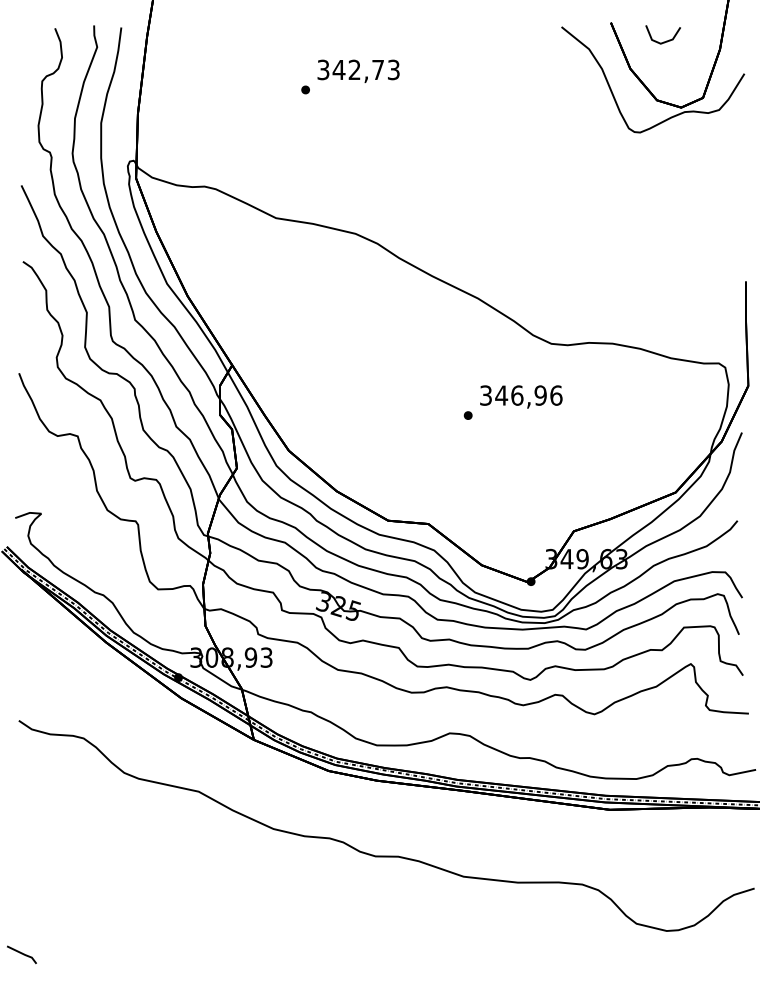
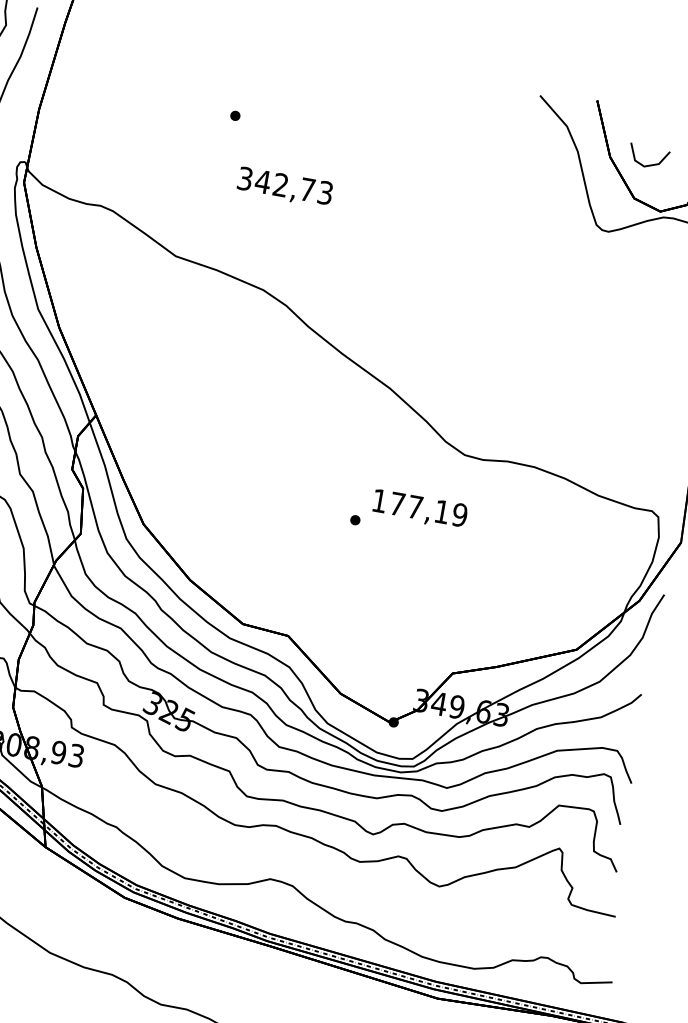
line: (663, 41) -> (647, 164), moved
text: (358, 70) -> (285, 186), moved
text: (521, 395) -> (420, 508), 346,96 -> 177,19

